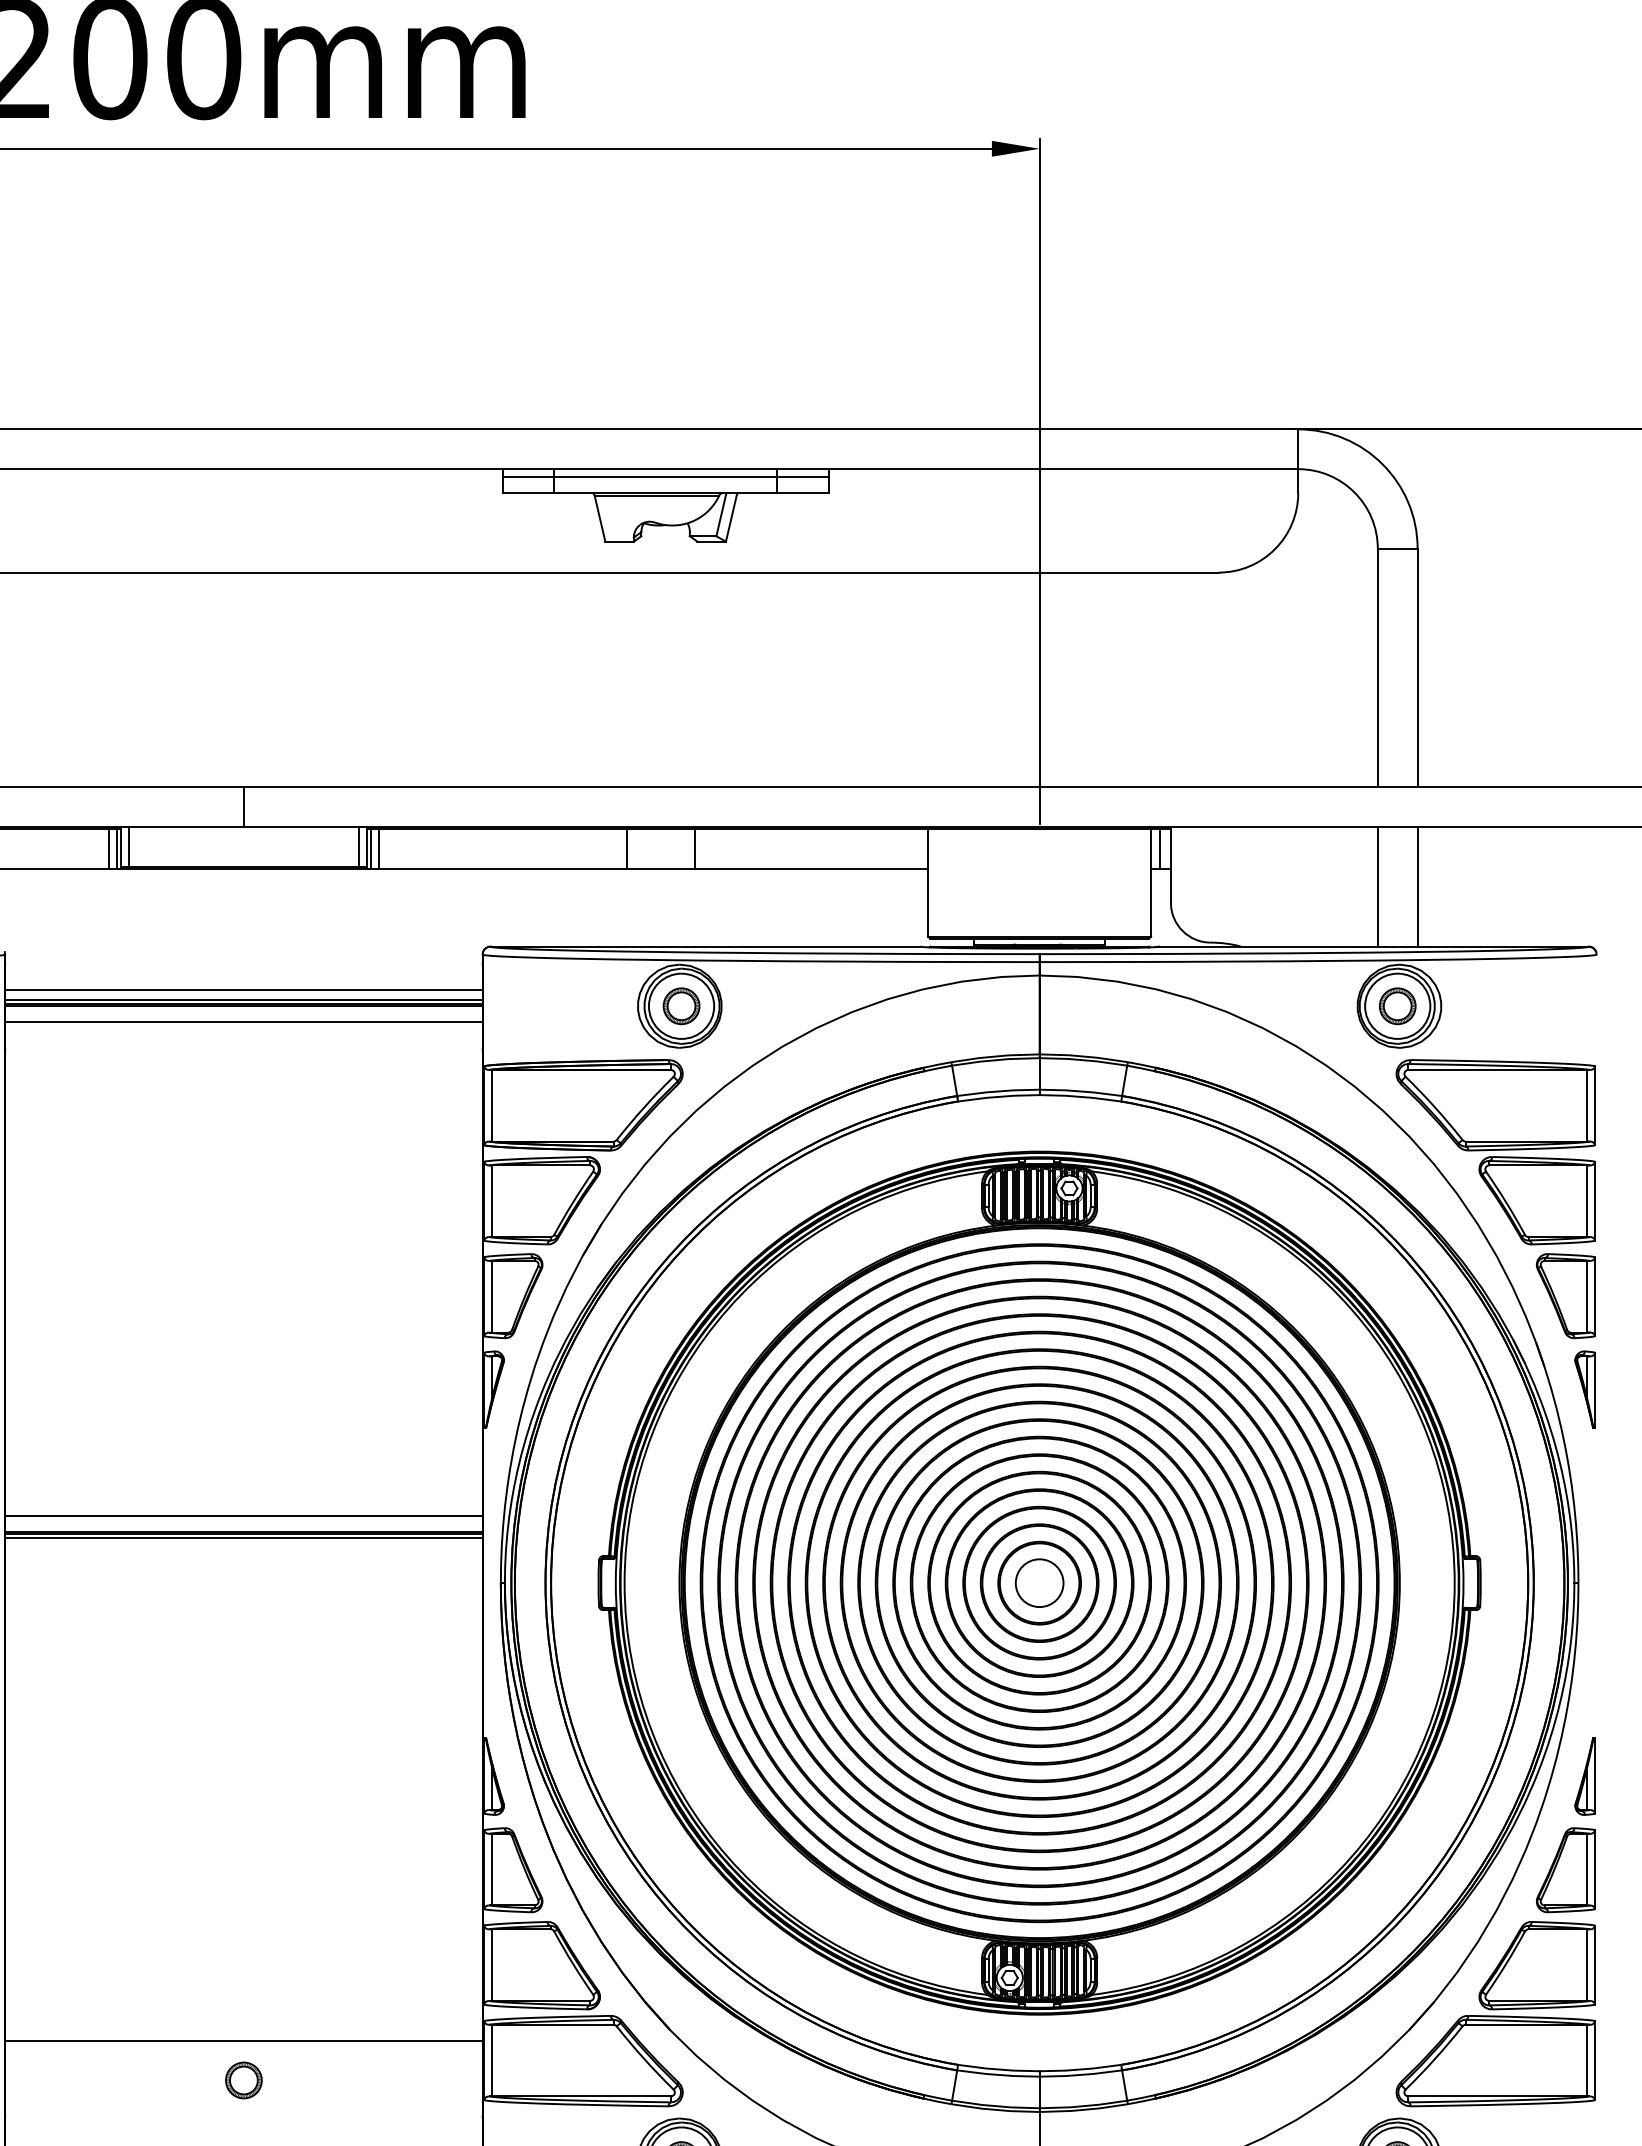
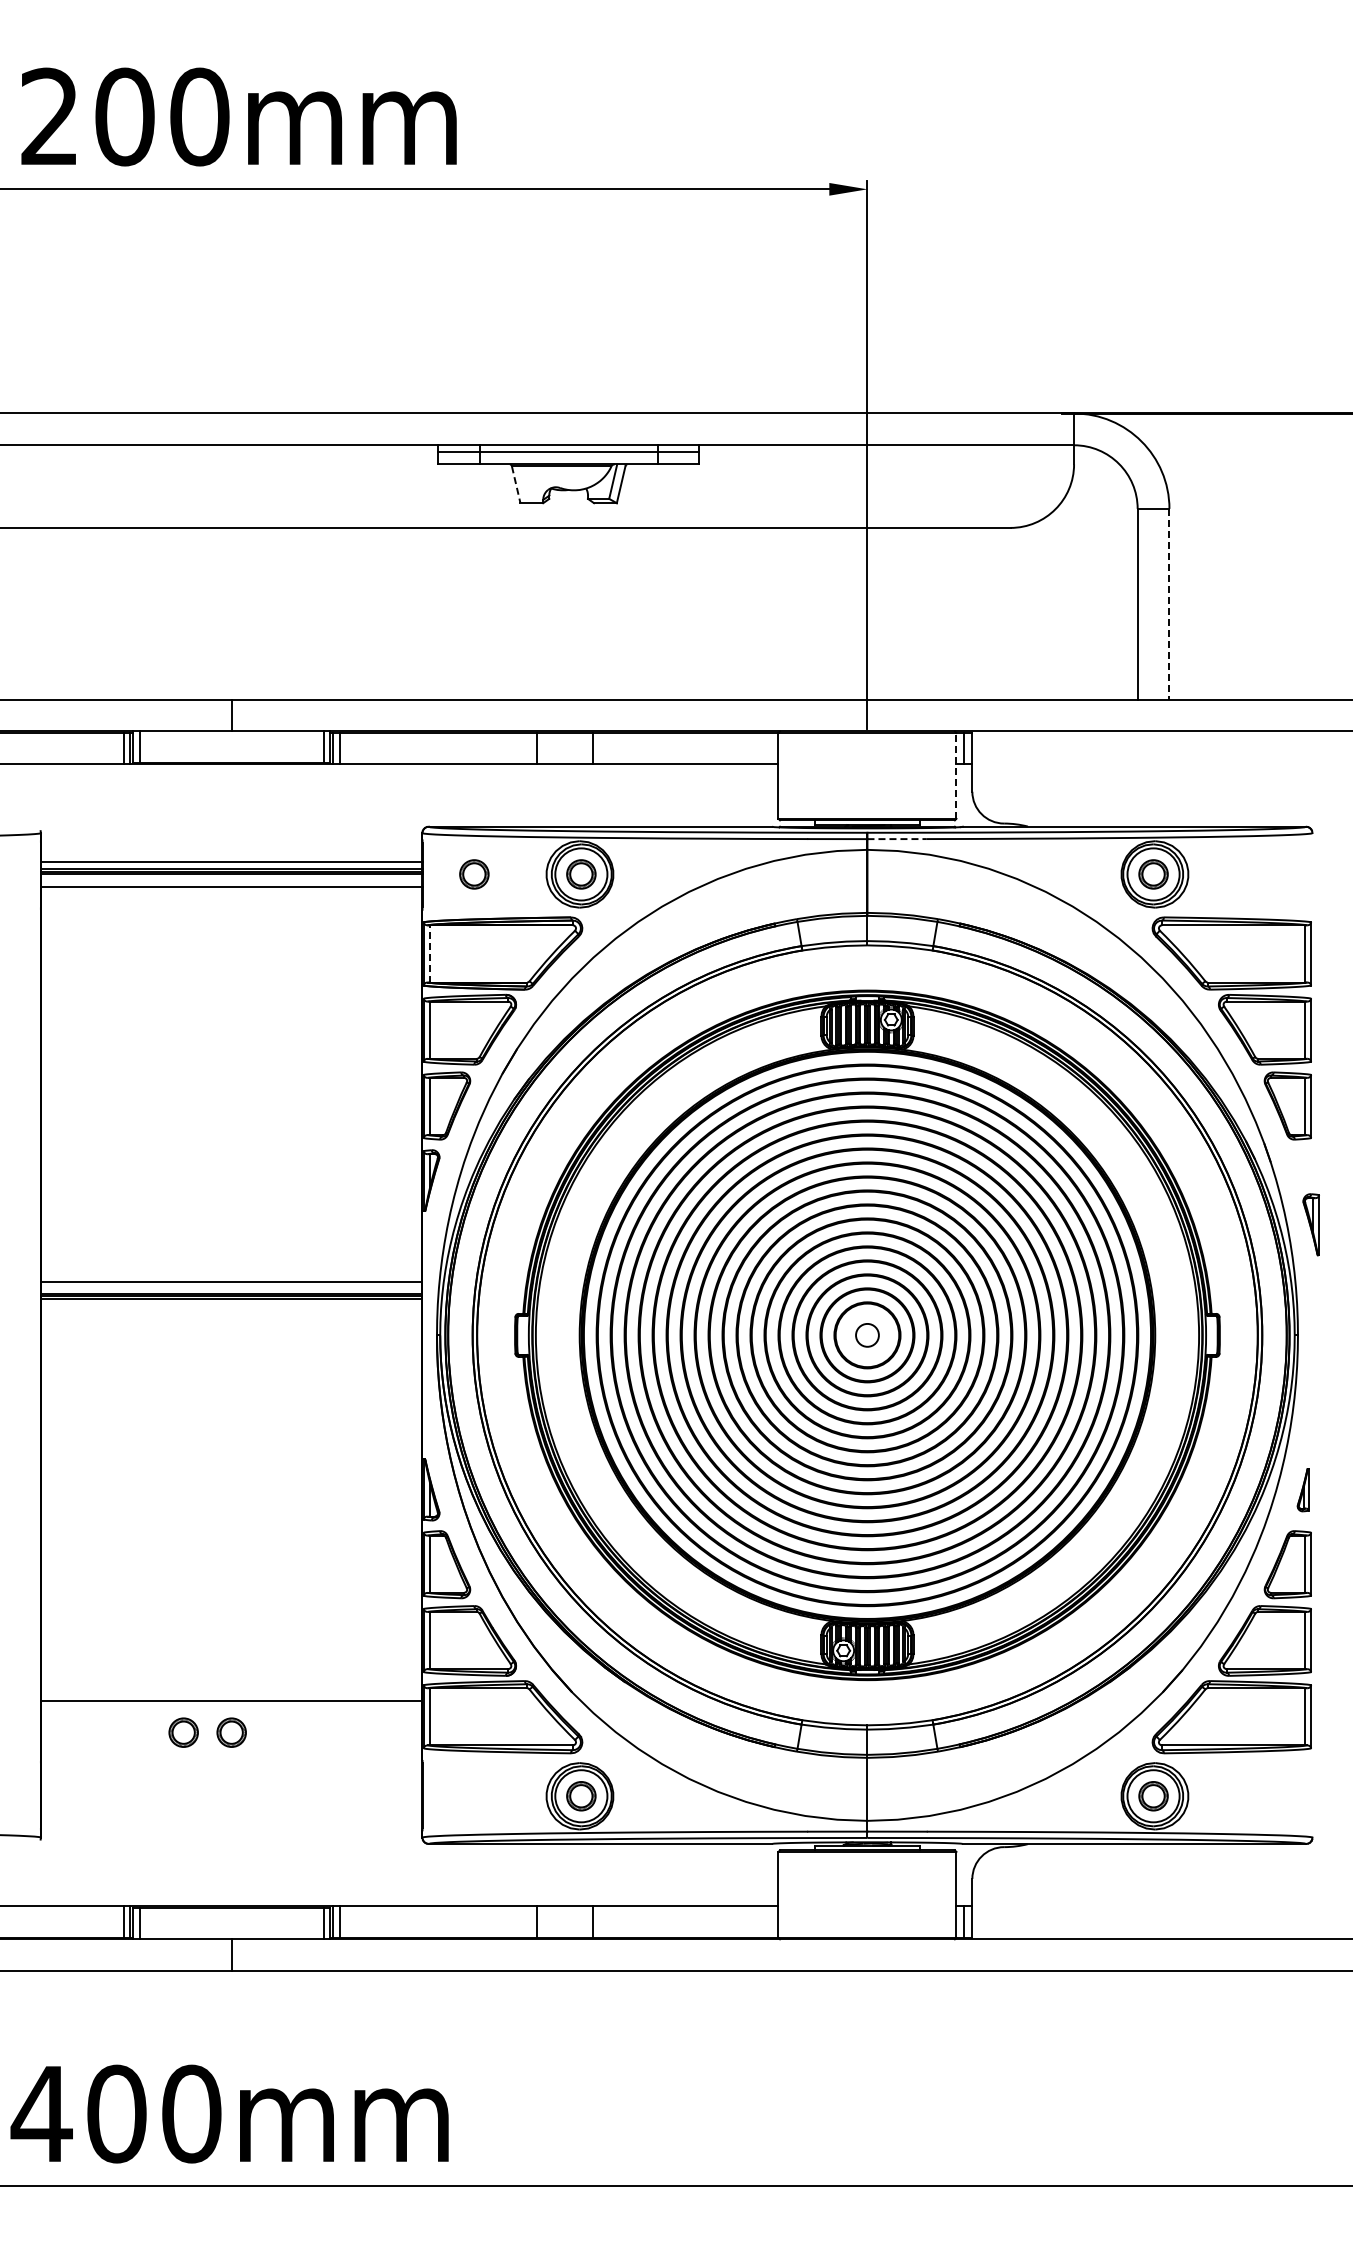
line: (600, 518) -> (516, 484), solid -> dashed
line: (1417, 668) -> (1169, 604), solid -> dashed
line: (1151, 882) -> (956, 775), solid -> dashed
line: (1377, 886) -> (1137, 778), removed
line: (1417, 886) -> (1169, 778), removed
line: (1077, 962) -> (897, 839), solid -> dashed
part: (547, 1006) -> (474, 874), added
line: (492, 1105) -> (430, 953), solid -> dashed
part: (1584, 1389) -> (1310, 1224), moved
circle: (1039, 1583) -> (867, 1335), size x0.6
part: (1584, 1776) -> (1302, 1489), size x0.7
part: (183, 2080) -> (183, 1732), added

